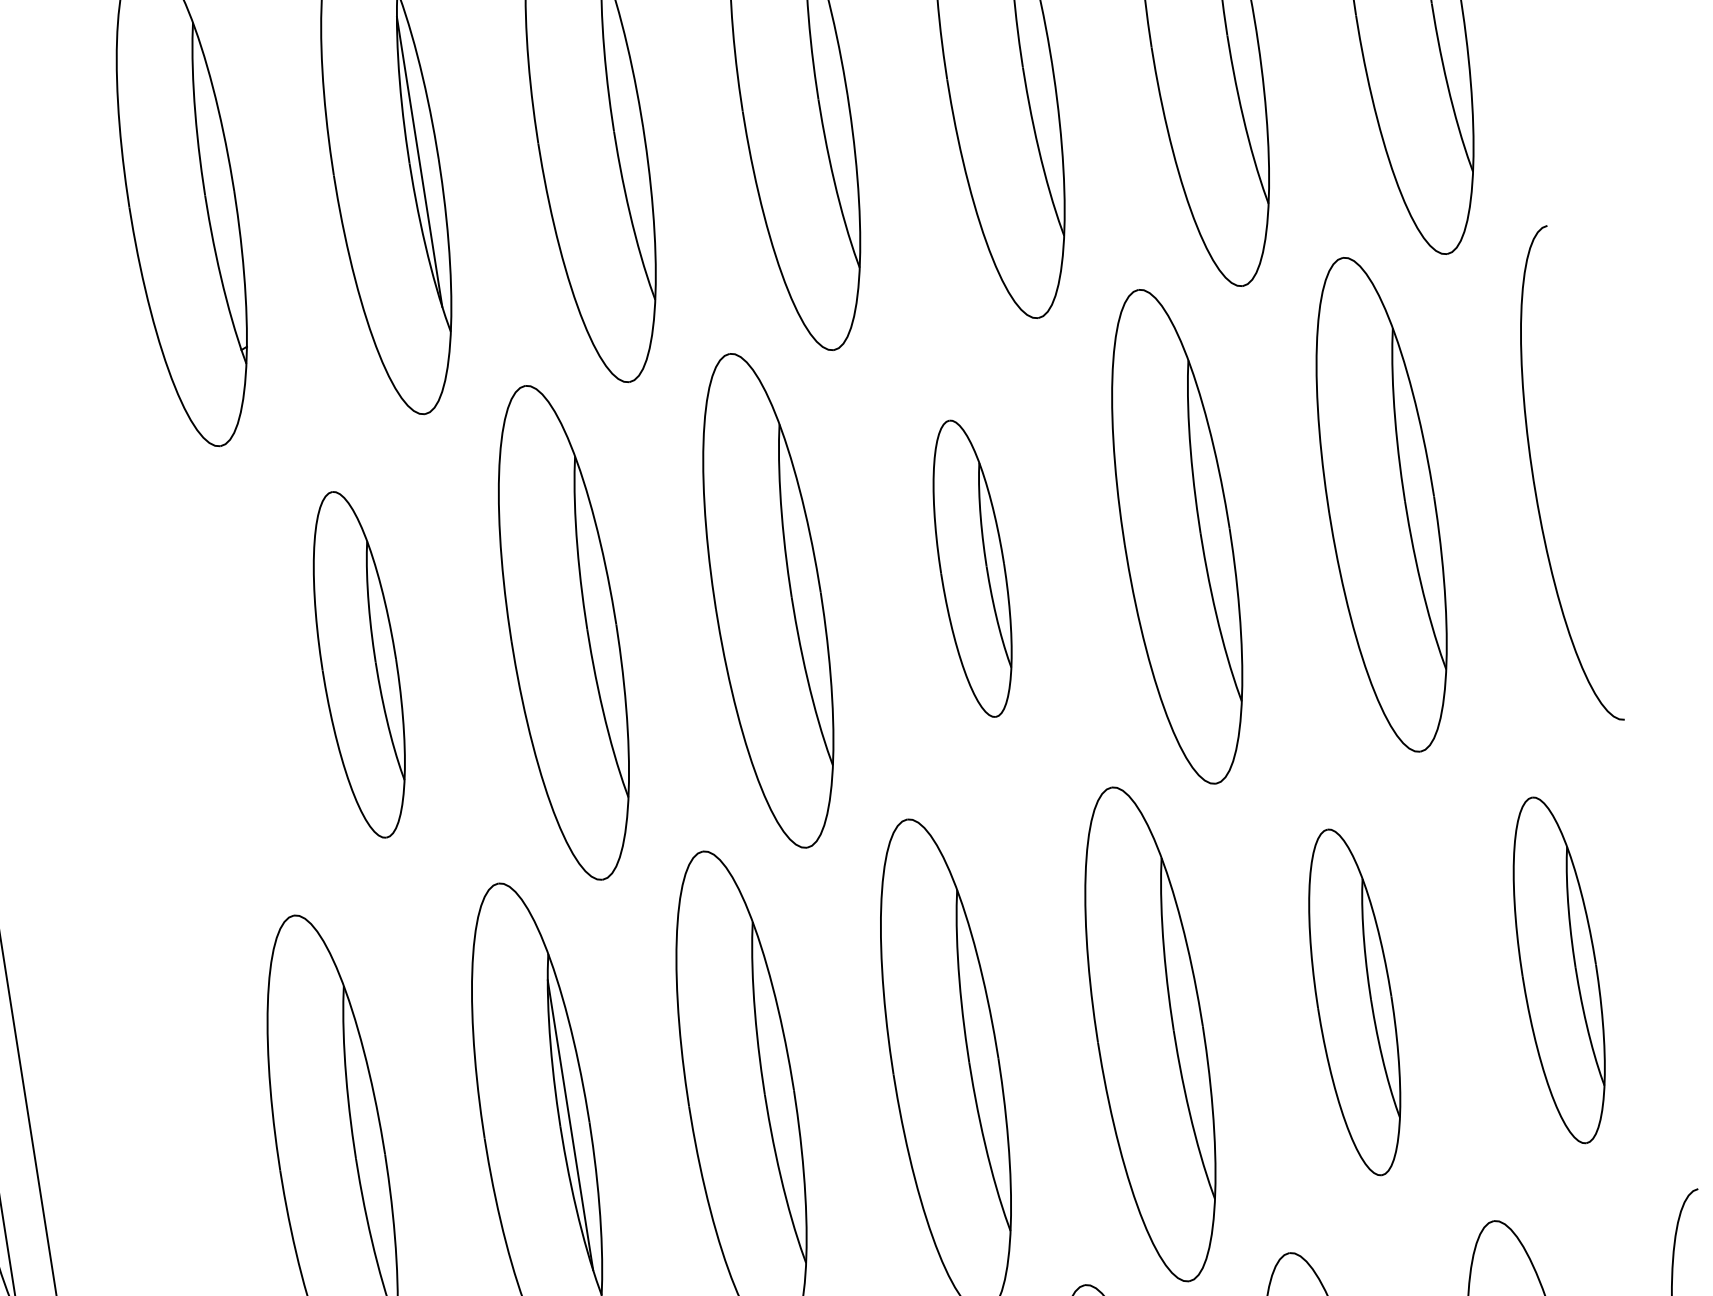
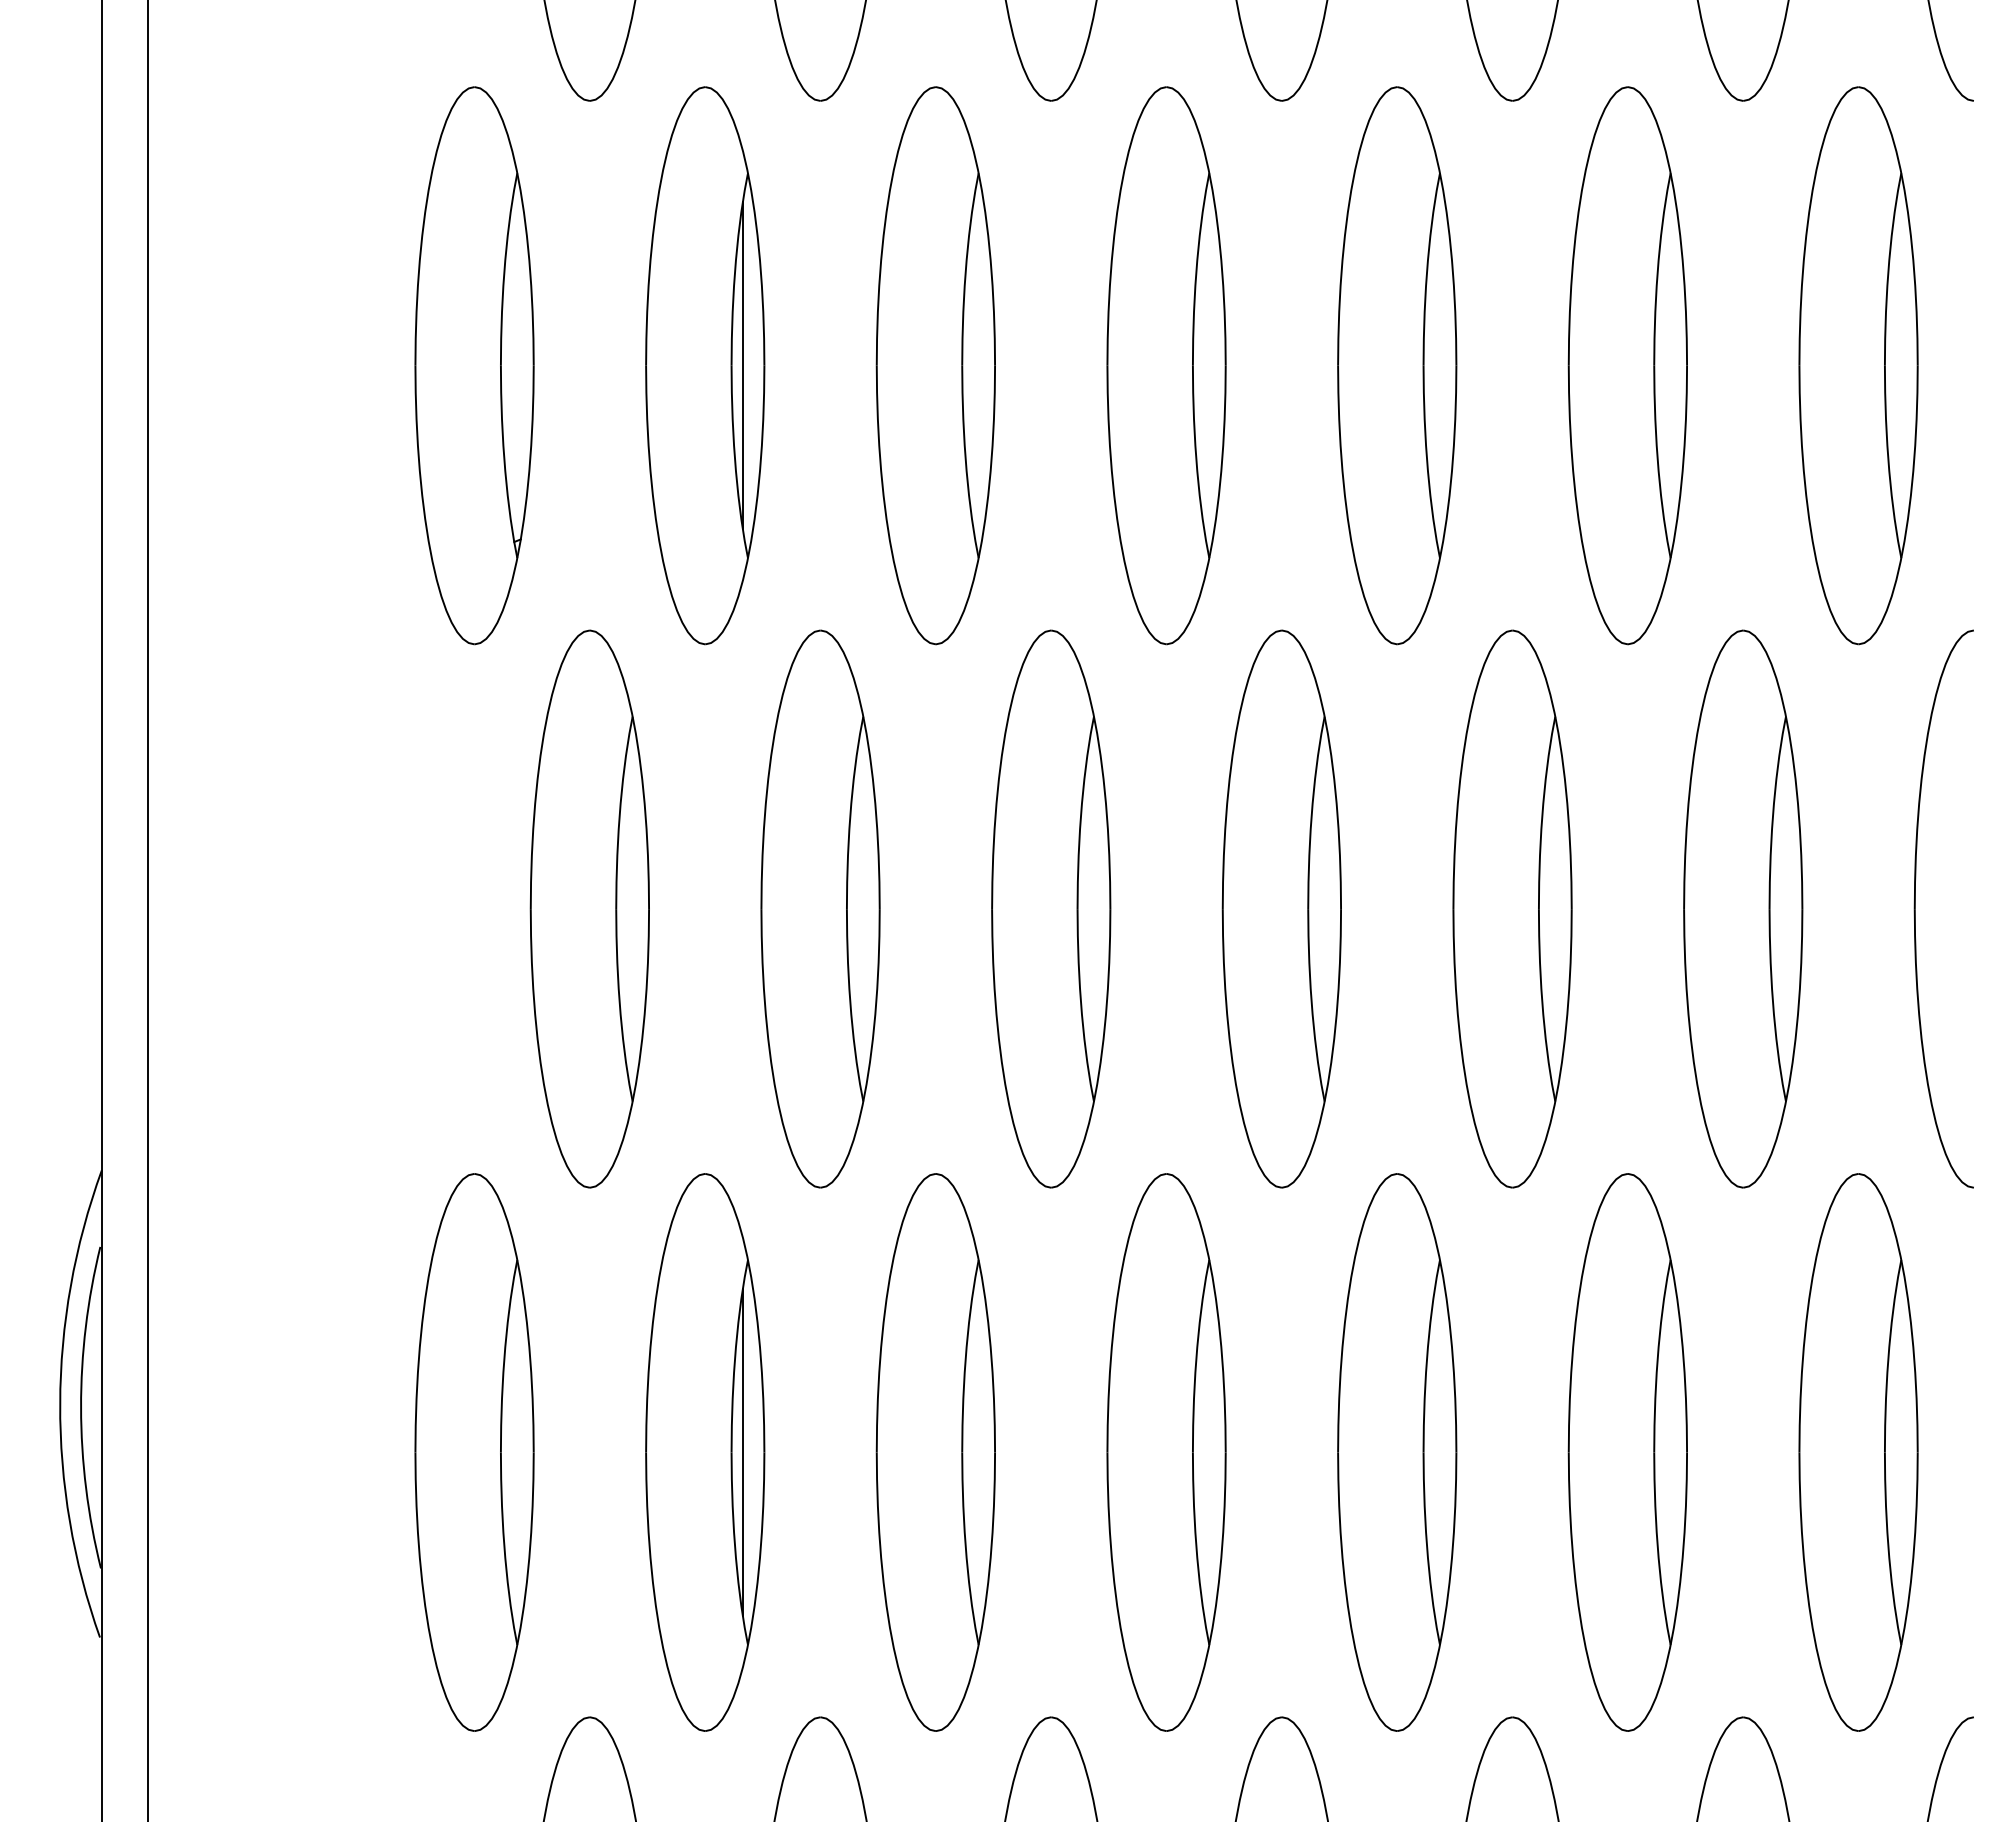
part: (972, 568) -> (1281, 908), size x1.67
part: (359, 664) -> (589, 908), size x1.43
part: (1559, 970) -> (1858, 1452), size x1.43
part: (1354, 1002) -> (1627, 1452), size x1.43

